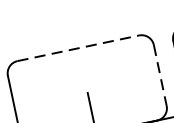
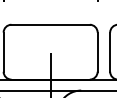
line: (79, 47) -> (51, 24), dashed -> solid
line: (160, 76) -> (97, 52), dashed -> solid

